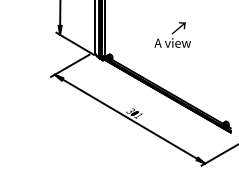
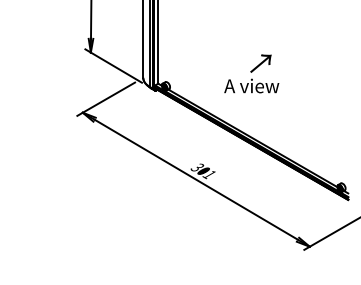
text: (172, 34) -> (251, 73), moved

